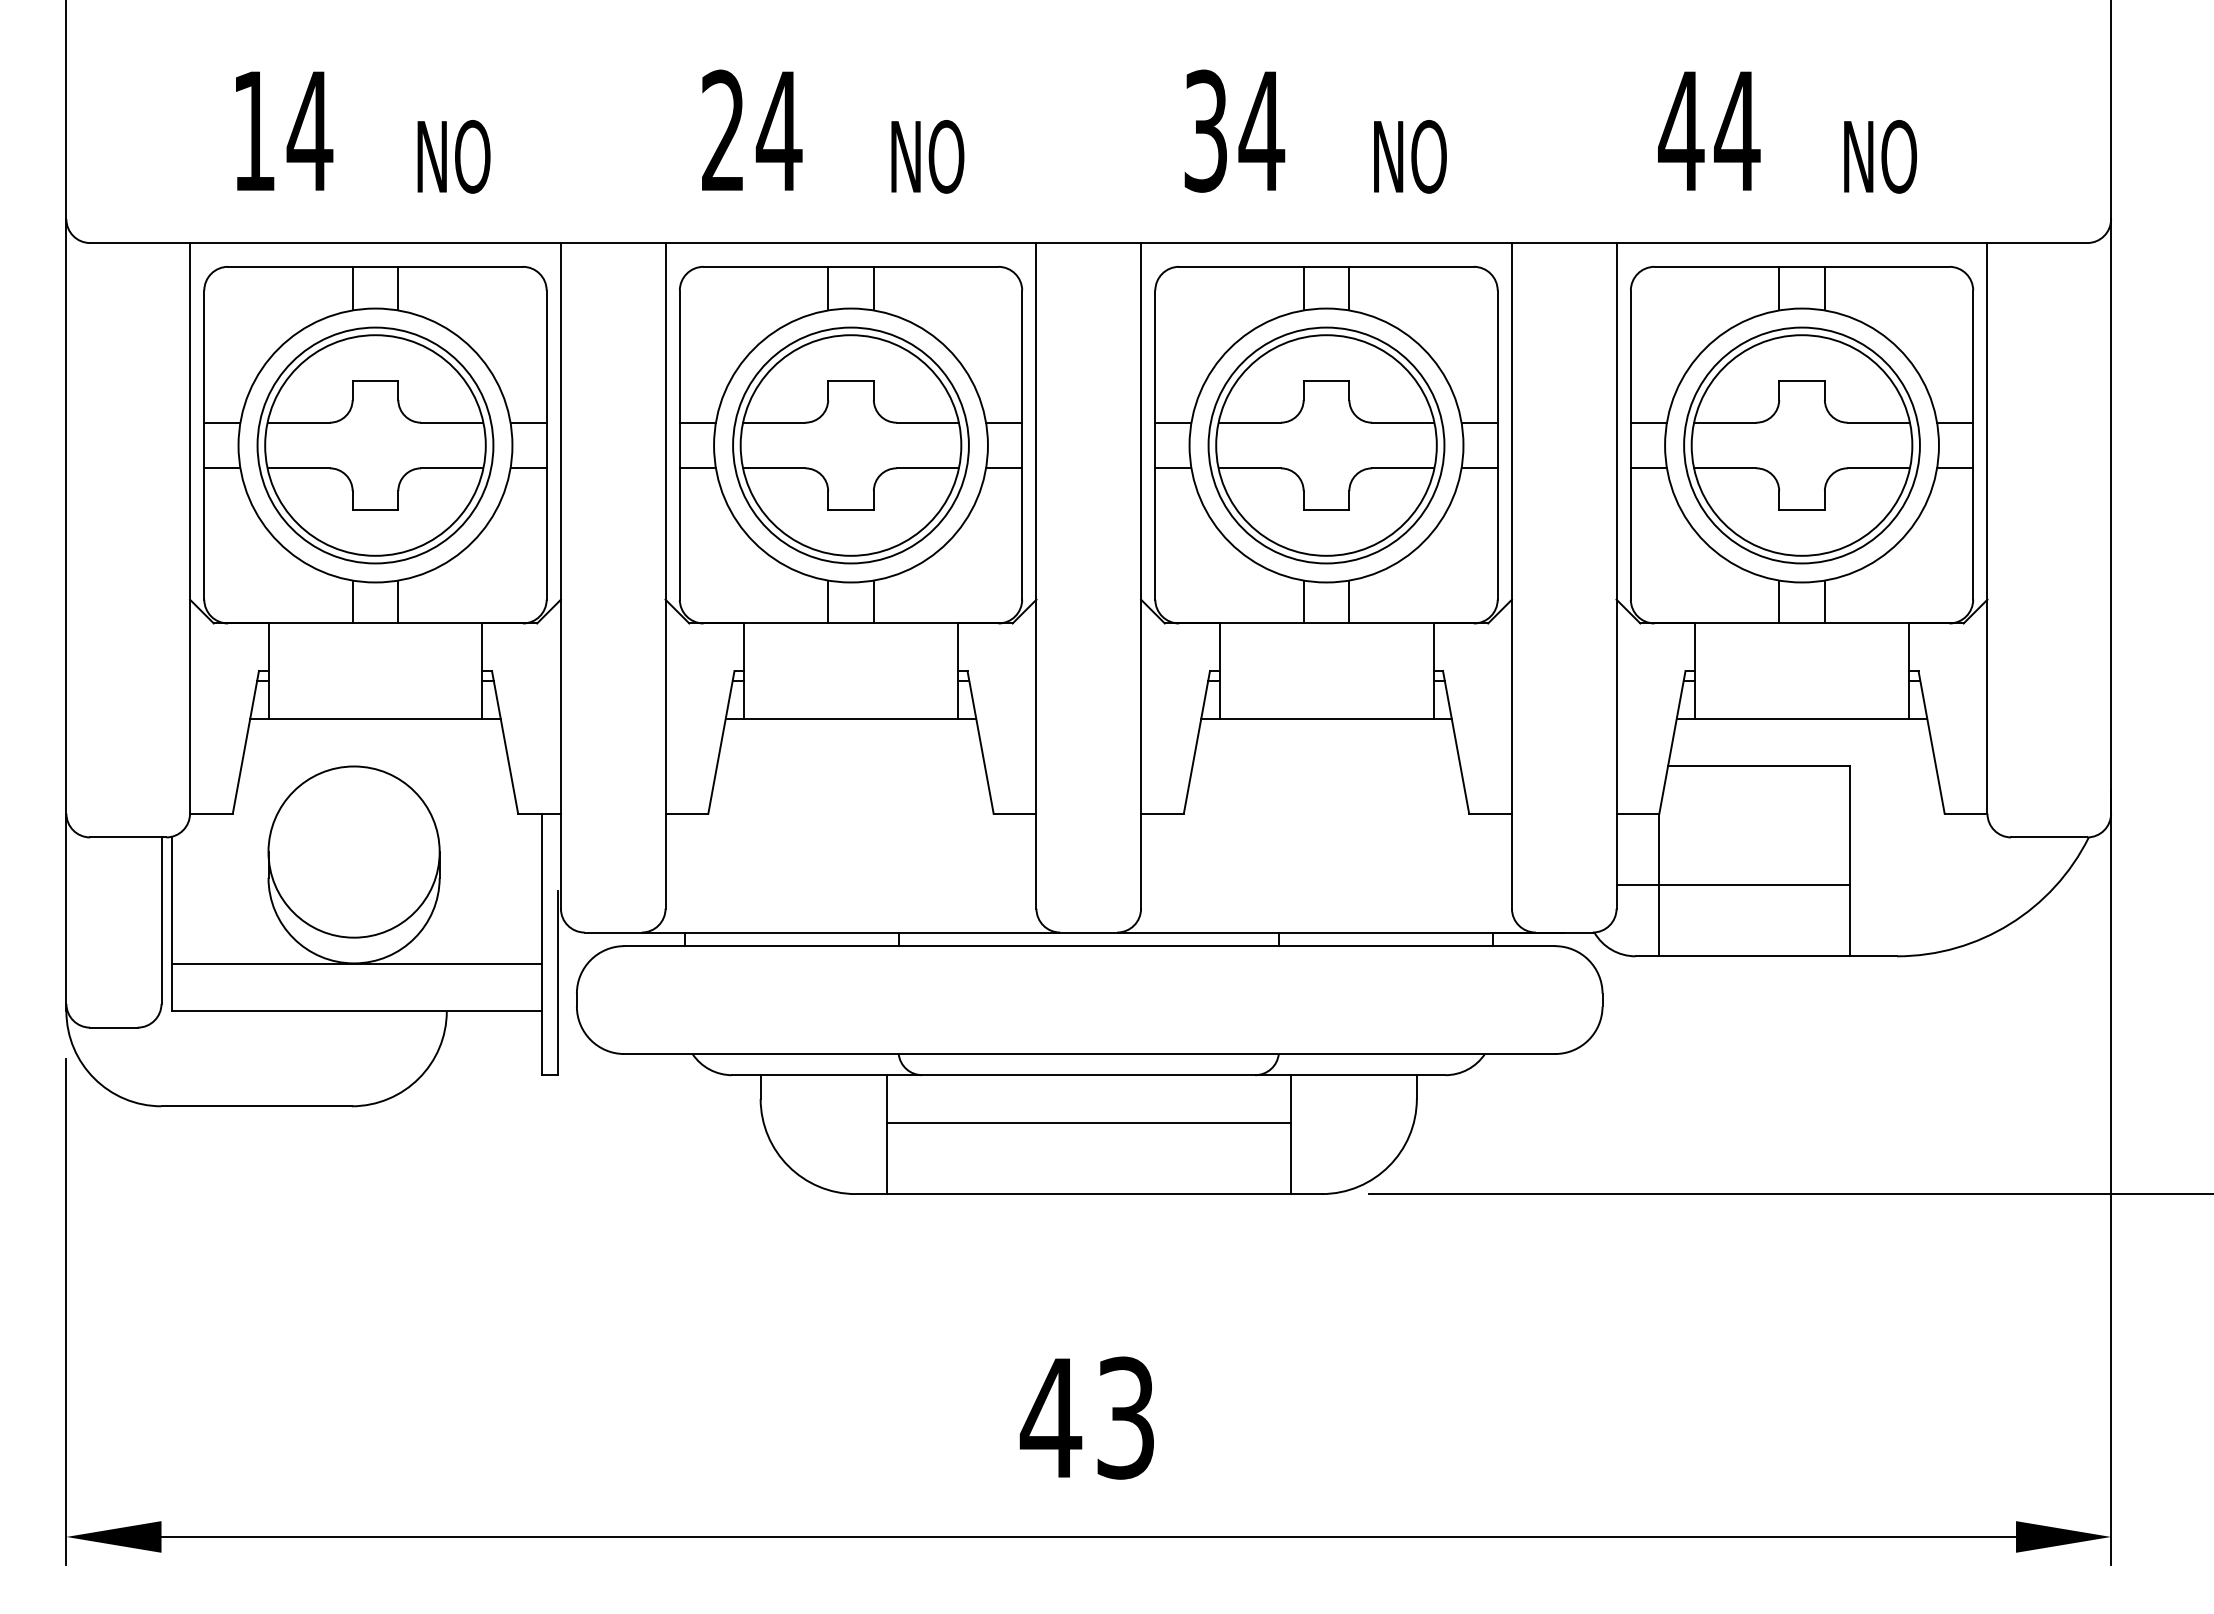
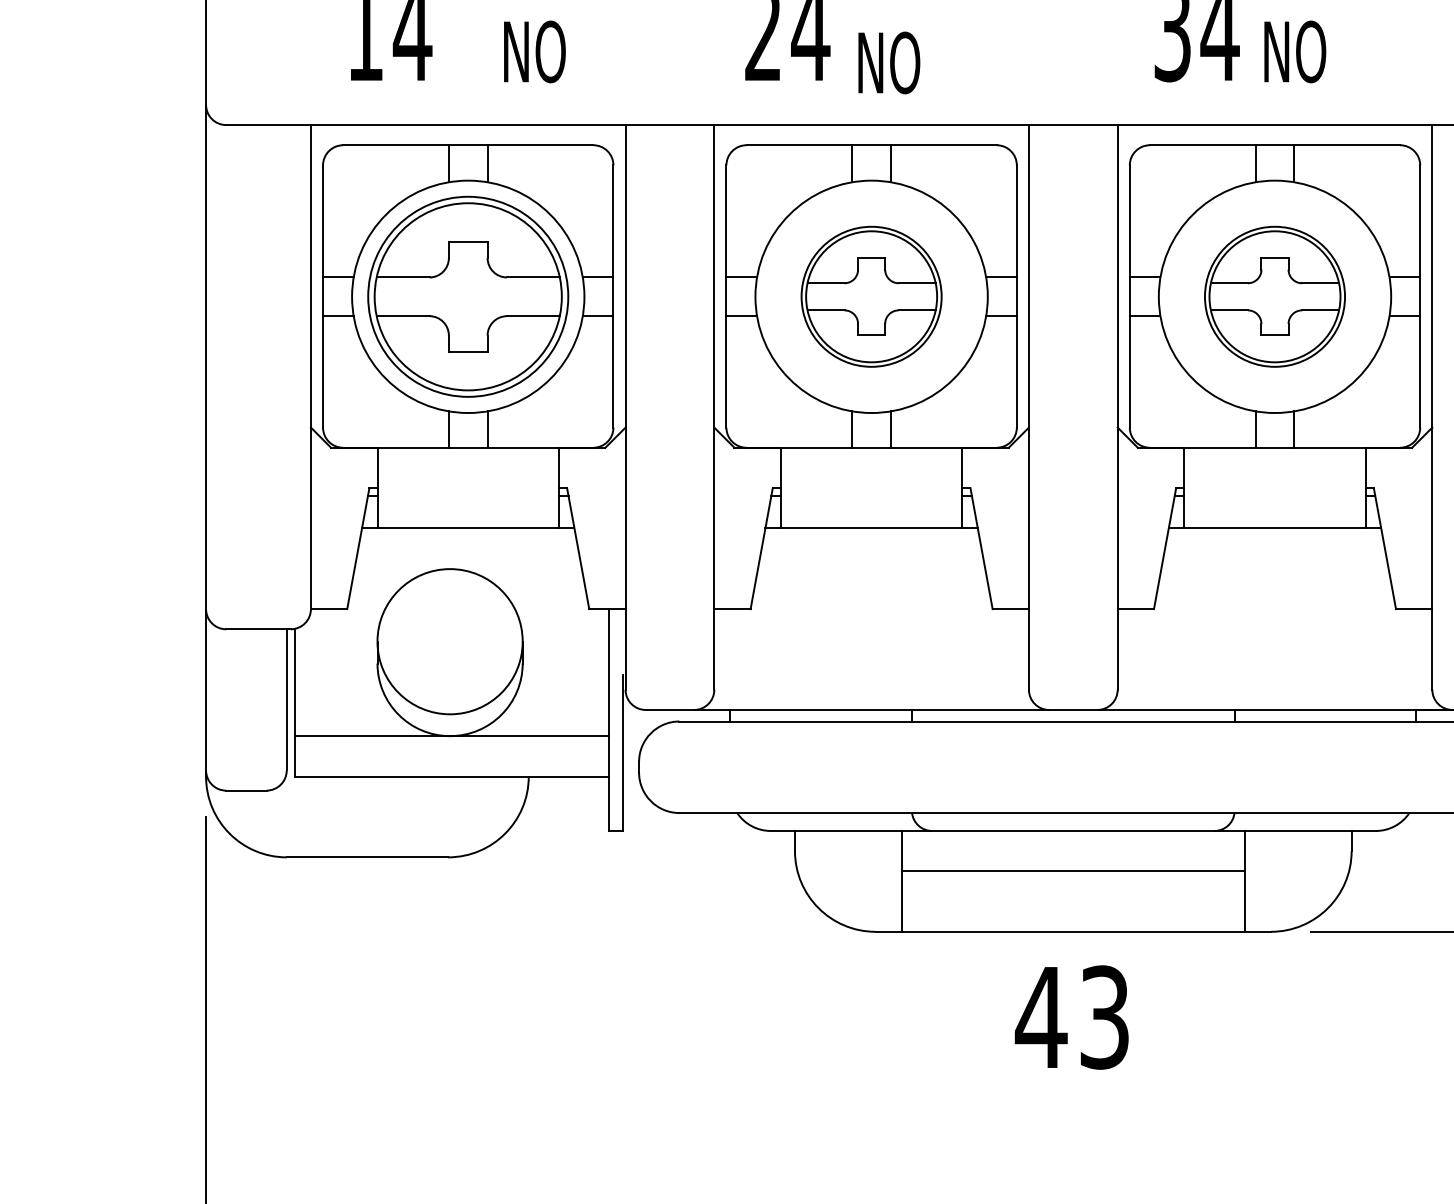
text: (927, 156) -> (889, 62), moved
text: (1410, 156) -> (1295, 51), moved
part: (850, 445) -> (871, 296), size x0.7
part: (1326, 445) -> (1274, 296), size x0.7
text: (1086, 1417) -> (1071, 1017), moved

